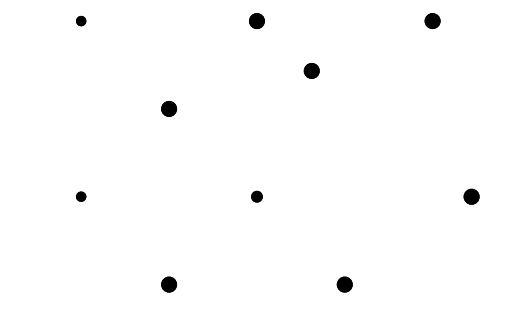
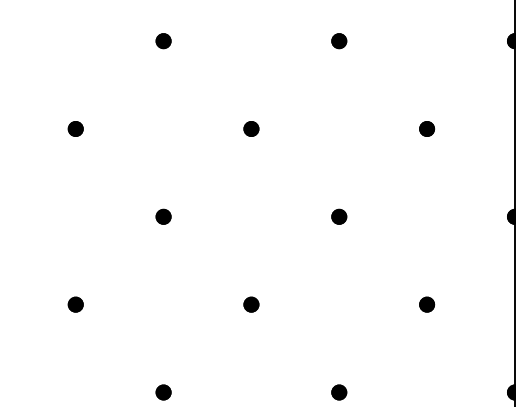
part: (81, 20) -> (75, 128), size x1.67
part: (312, 70) -> (339, 216), moved
part: (81, 196) -> (75, 304), size x1.67
part: (257, 196) -> (251, 304), size x1.43
part: (472, 196) -> (427, 304), moved

